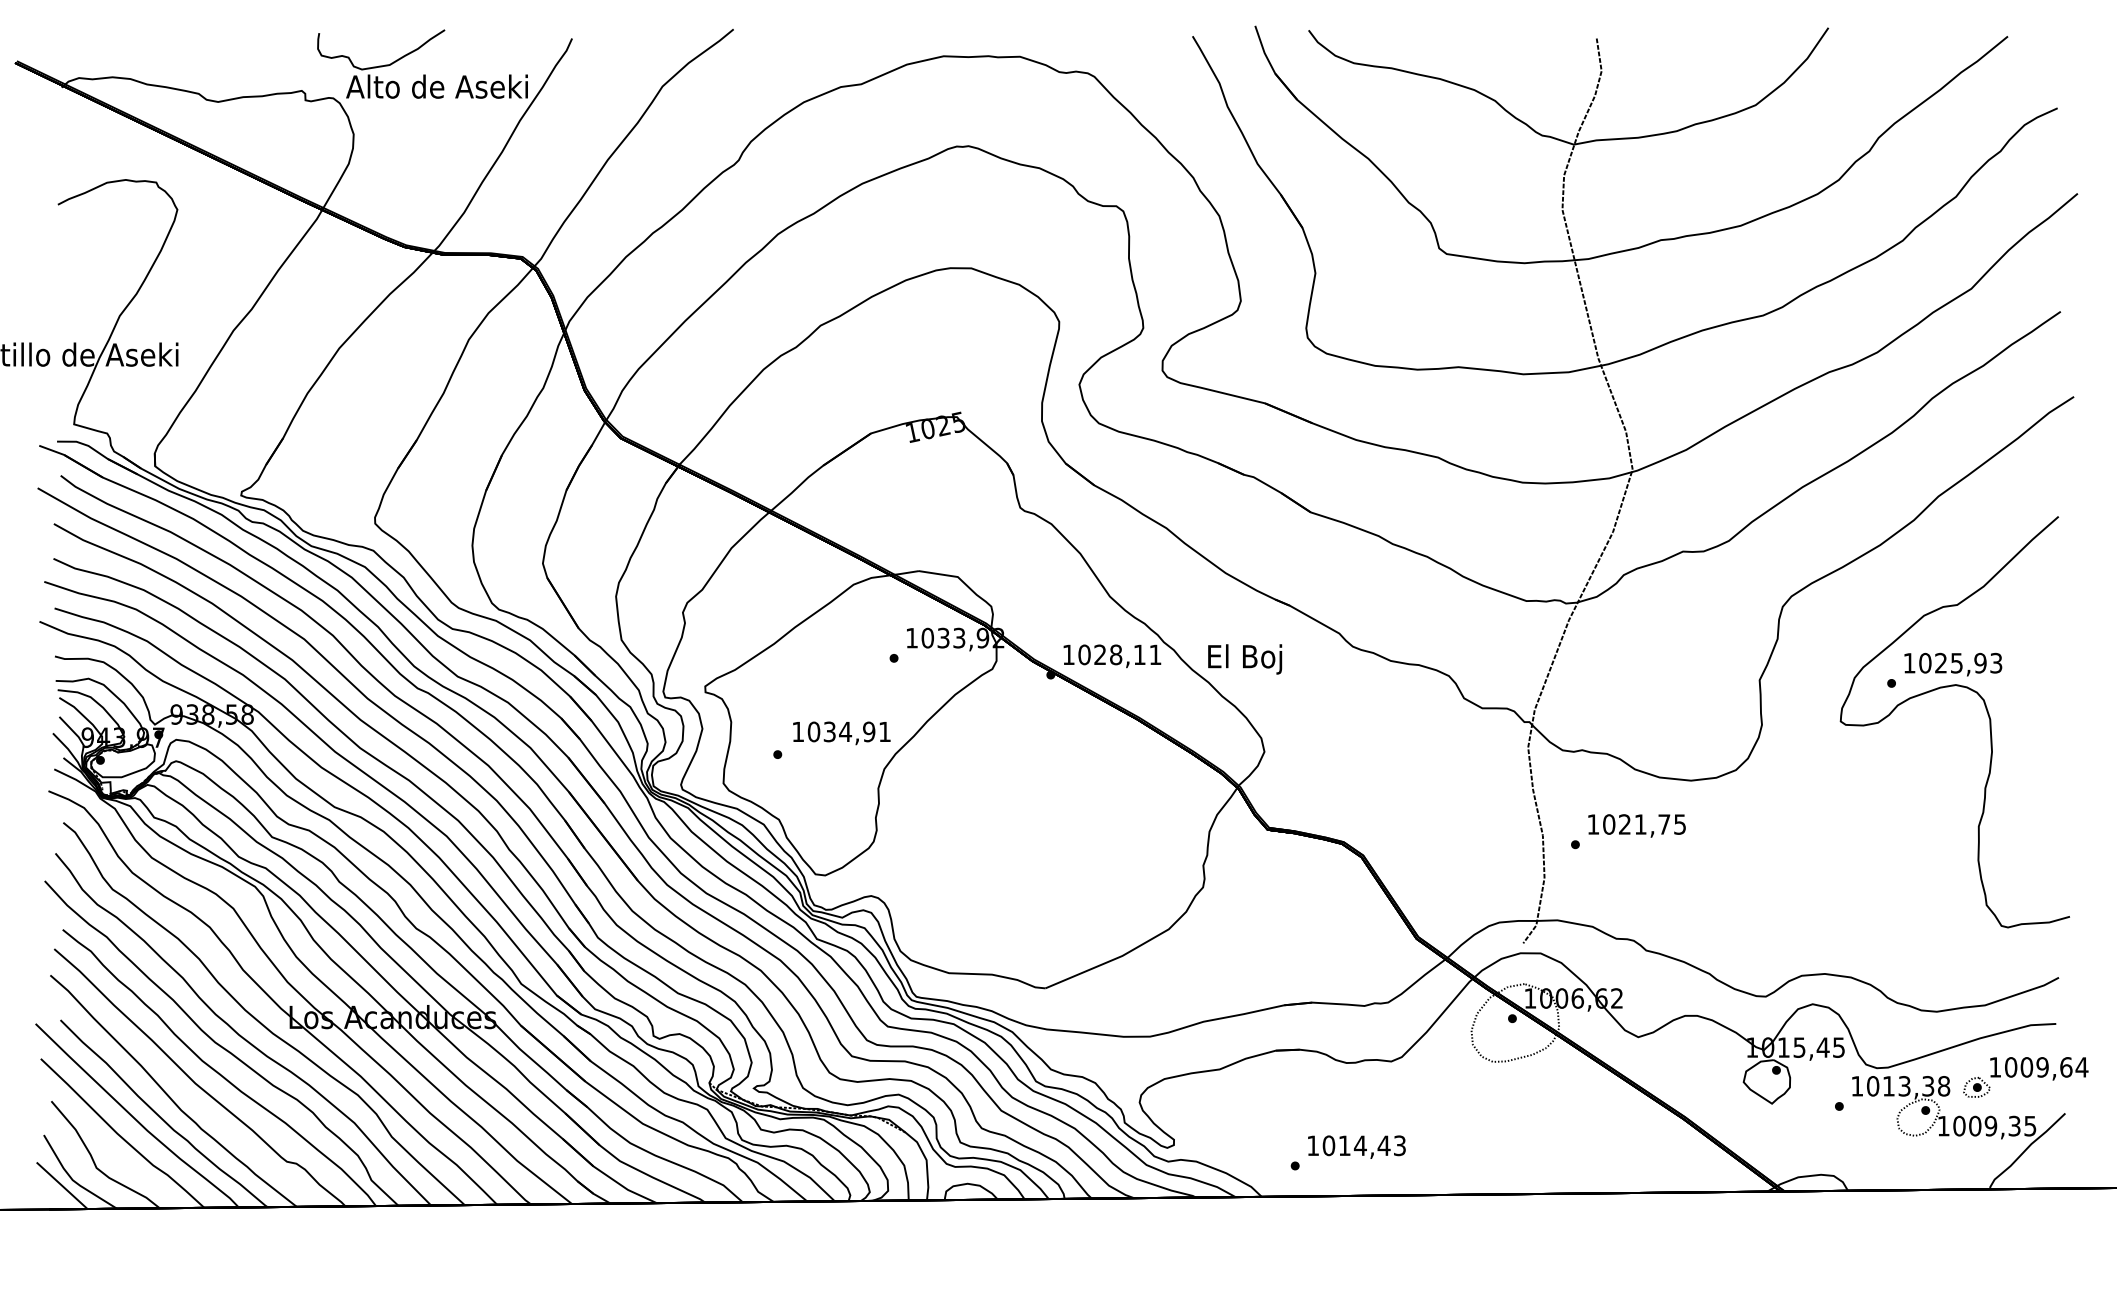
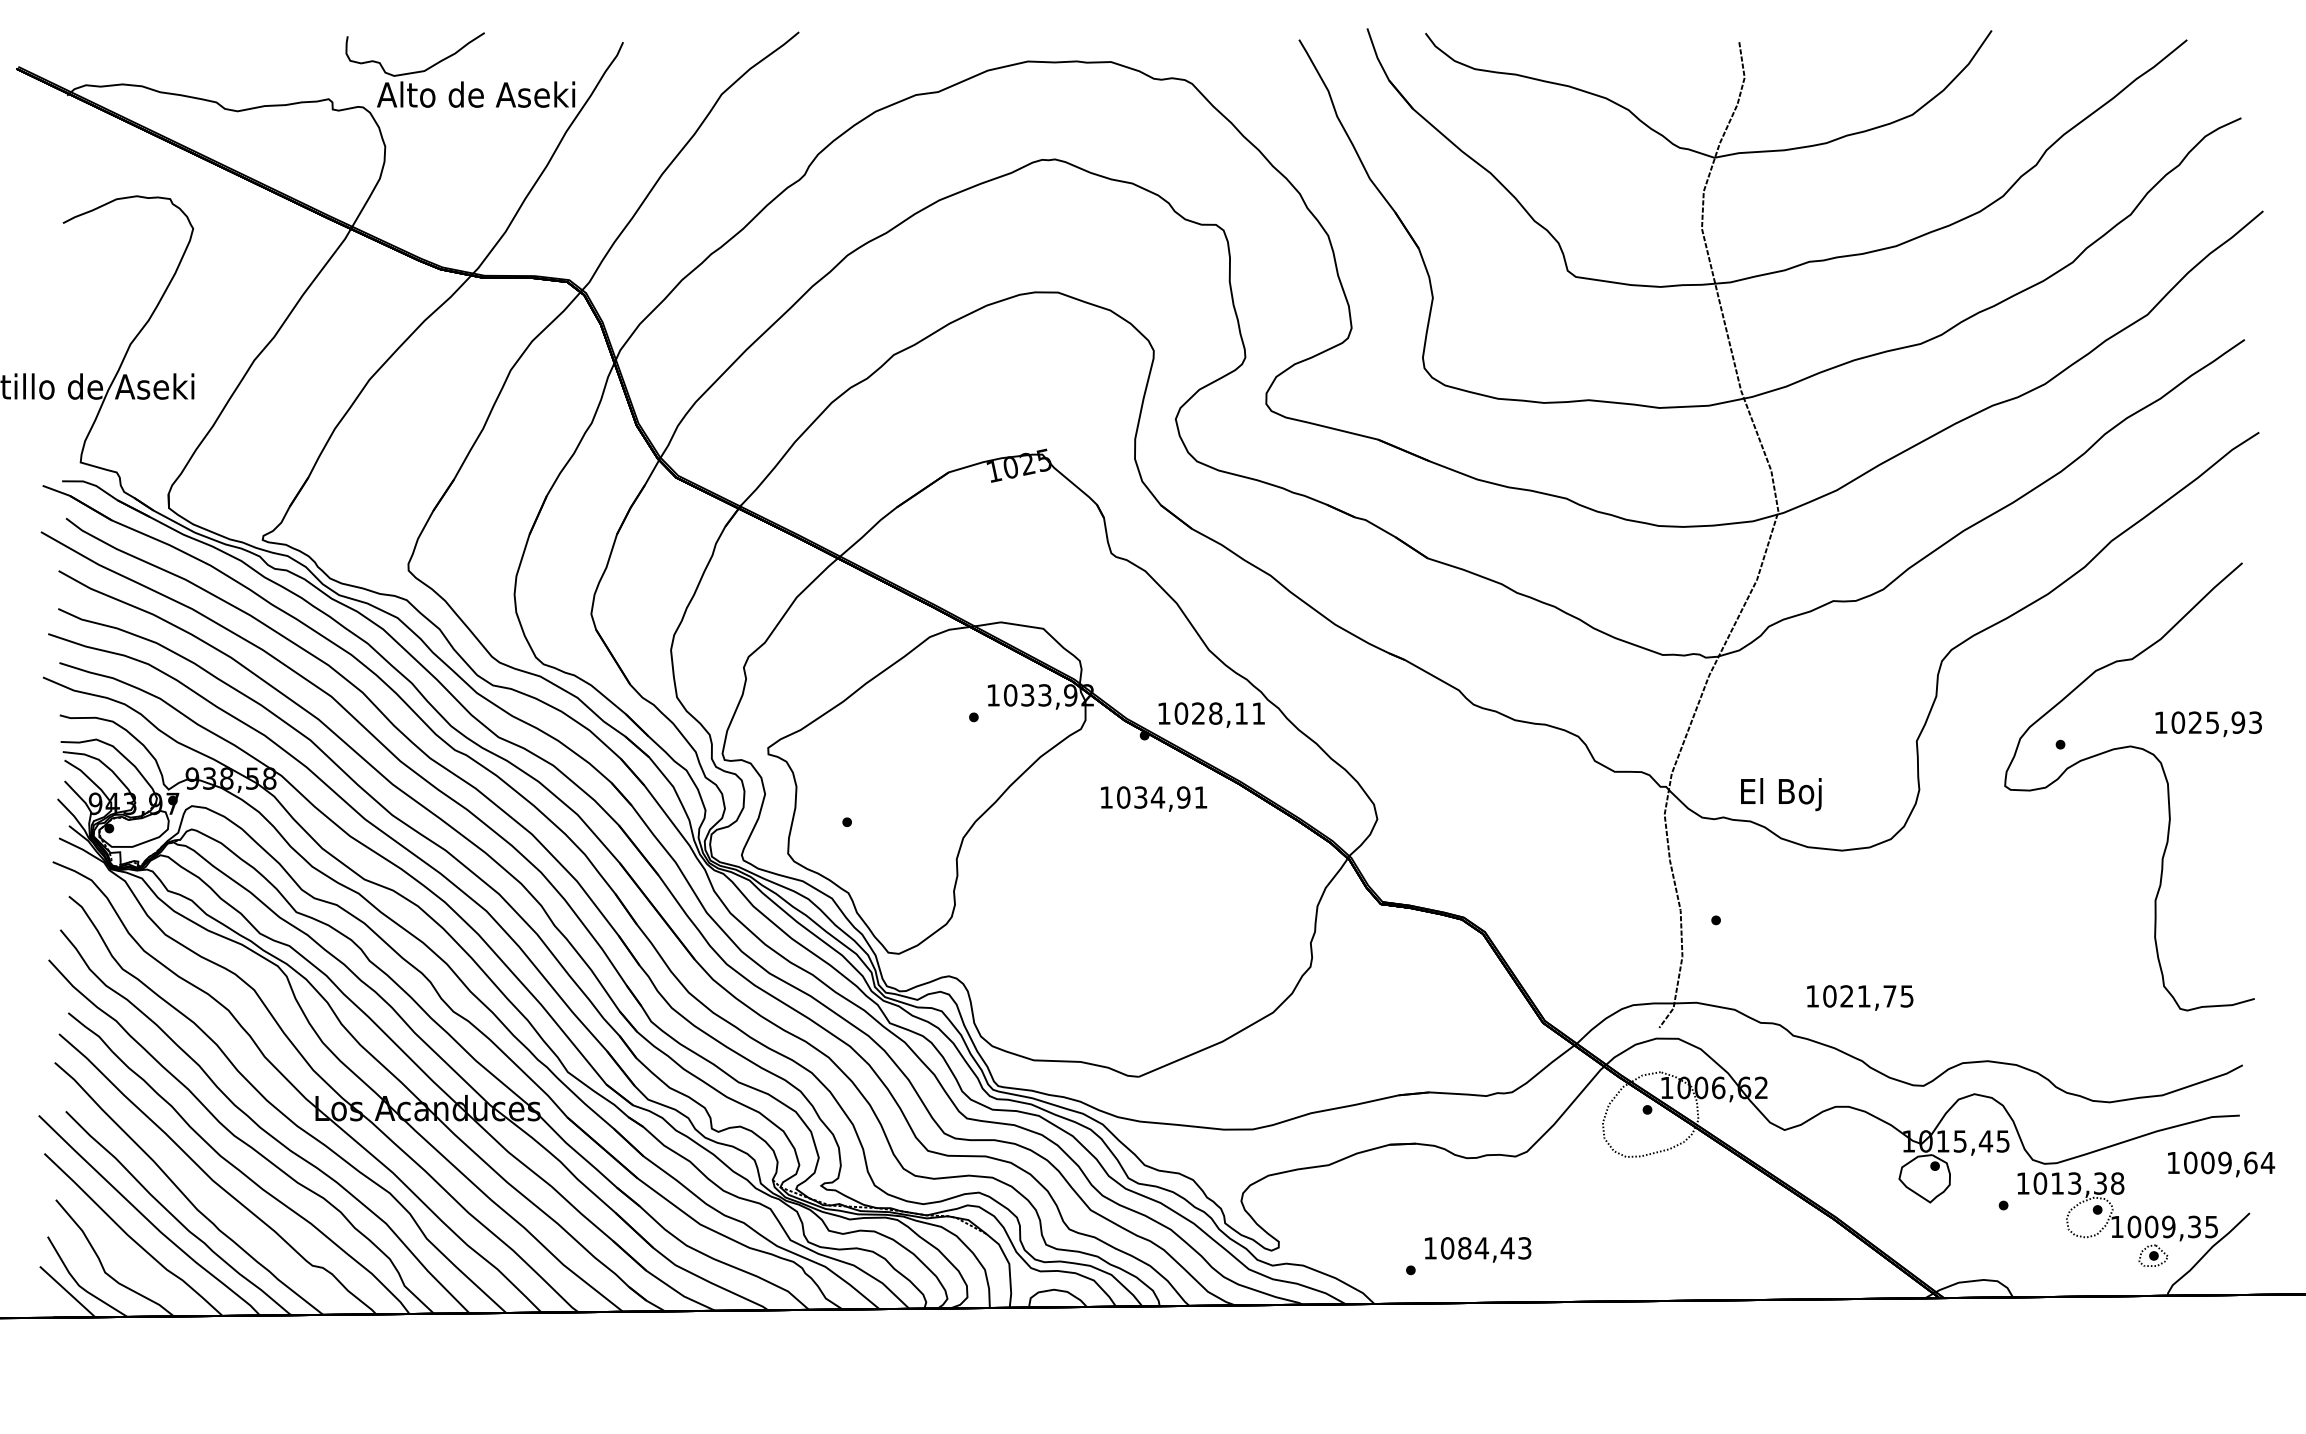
text: (1245, 659) -> (1781, 794), moved
text: (1953, 664) -> (2208, 724), moved
text: (842, 732) -> (1154, 798), moved
text: (1637, 825) -> (1860, 997), moved
part: (1976, 1087) -> (2153, 1255), moved
text: (1344, 1145) -> (1464, 1248), 1014,43 -> 1084,43

